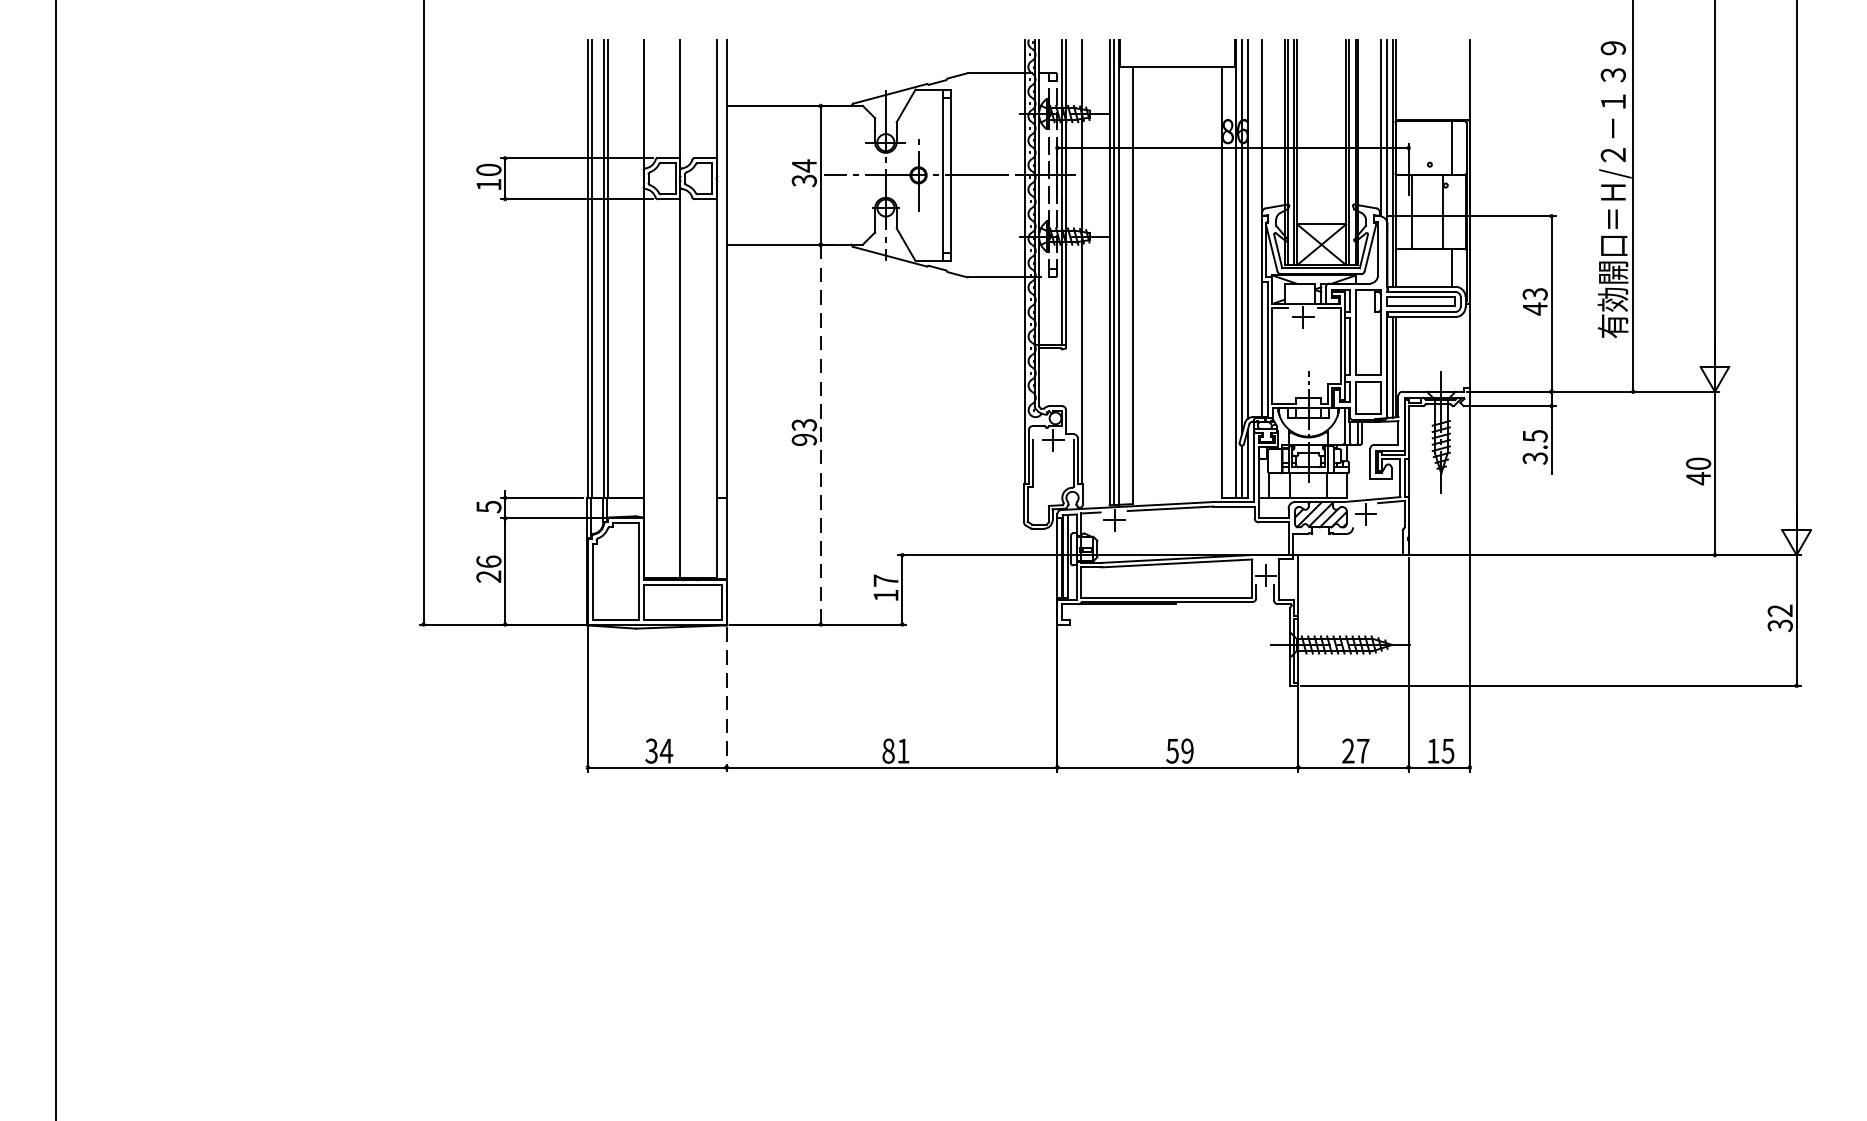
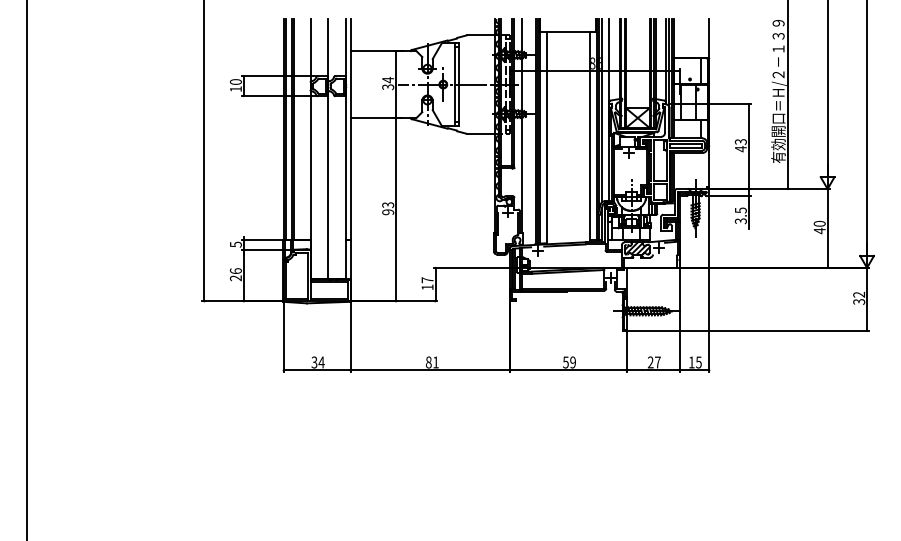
line: (821, 434) -> (396, 209), dashed -> solid
line: (726, 699) -> (350, 337), dashed -> solid

